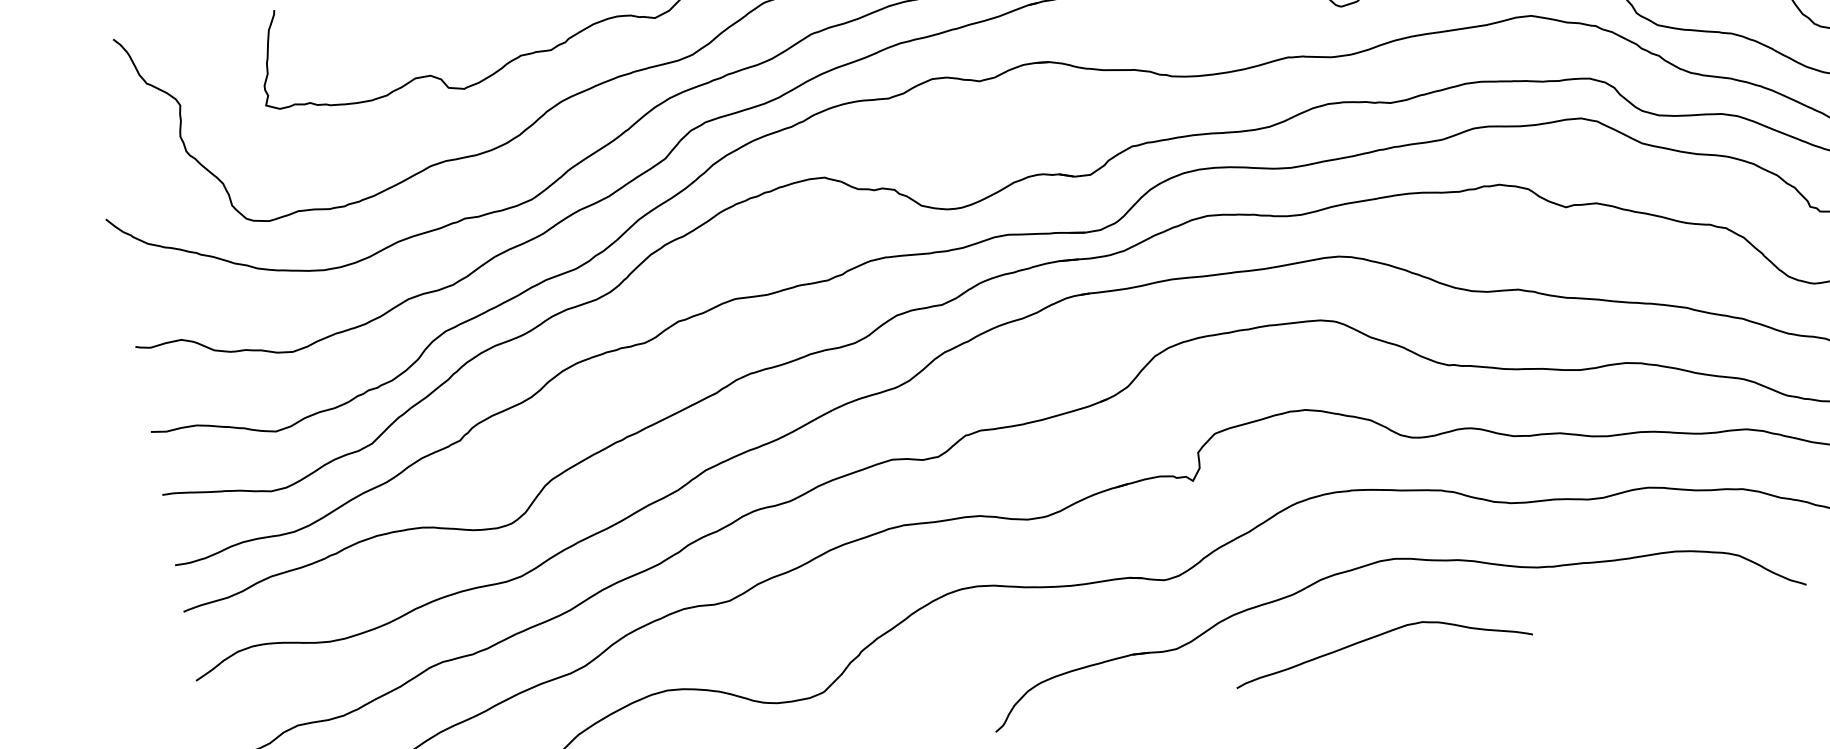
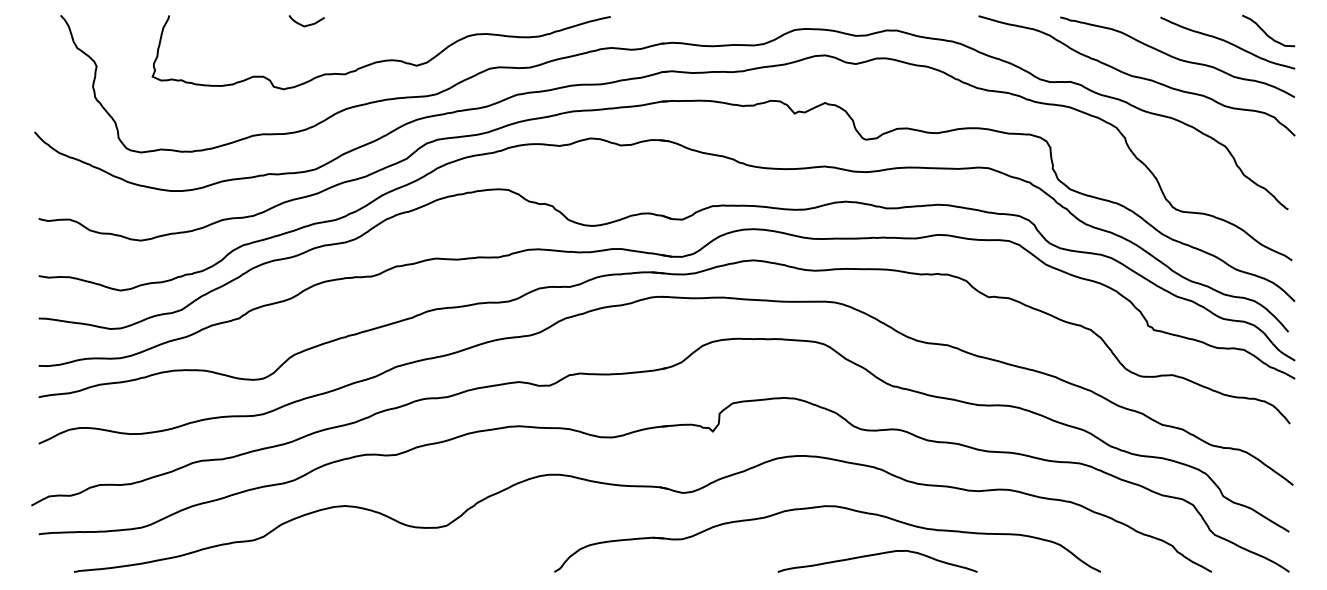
curve: (1380, 636) -> (877, 555), moved

